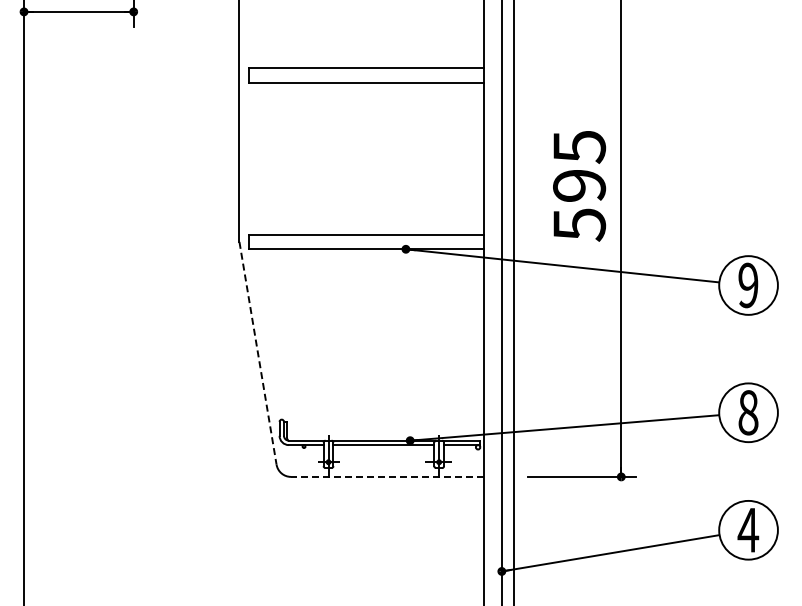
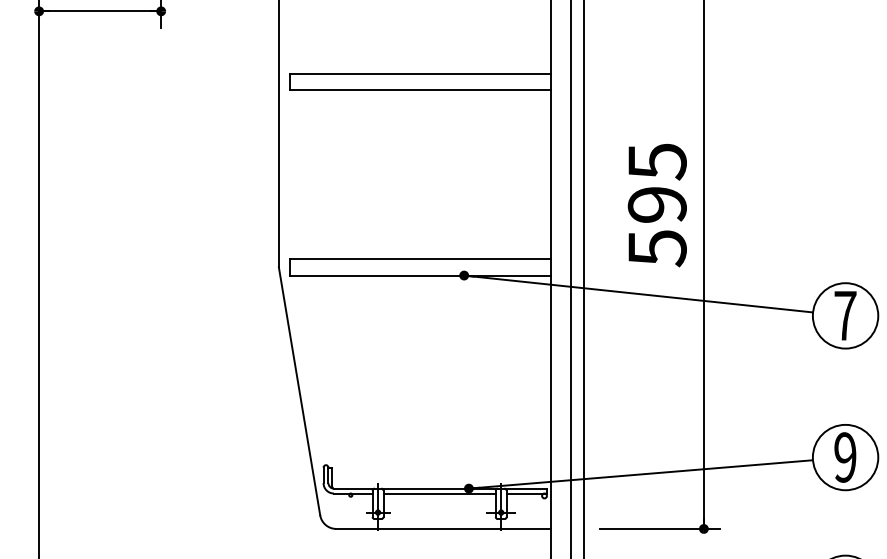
text: (748, 285) -> (845, 315), 9 -> 7
line: (258, 353) -> (300, 391), dashed -> solid
text: (748, 412) -> (845, 457), 8 -> 9
line: (387, 476) -> (443, 528), dashed -> solid

